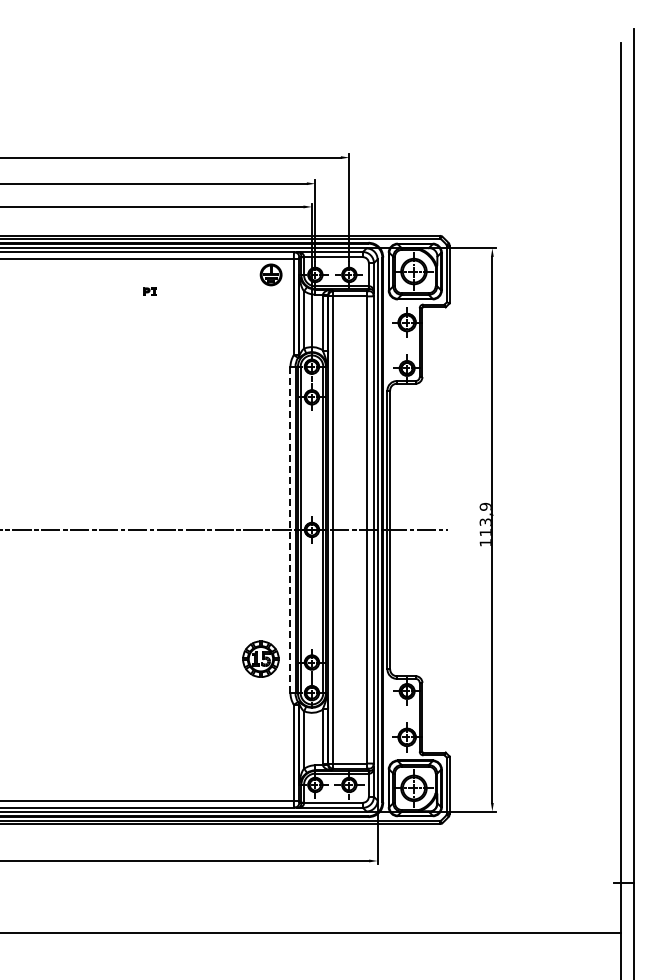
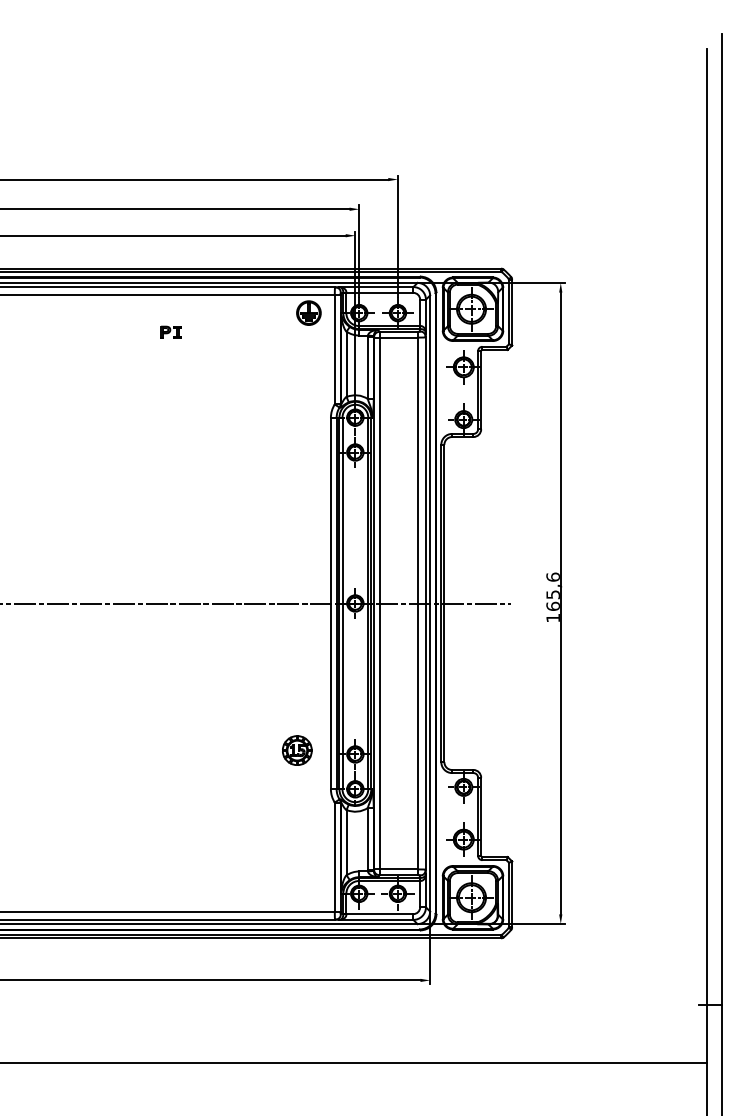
part: (149, 291) -> (170, 331), size x1.43
text: (484, 519) -> (551, 591), 113,9 -> 165,6
line: (290, 530) -> (330, 604), dashed -> solid
part: (260, 658) -> (296, 749), size x0.71

